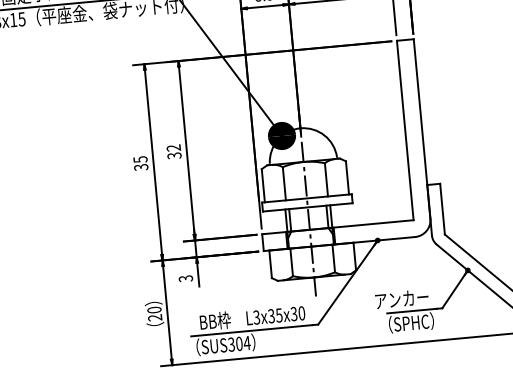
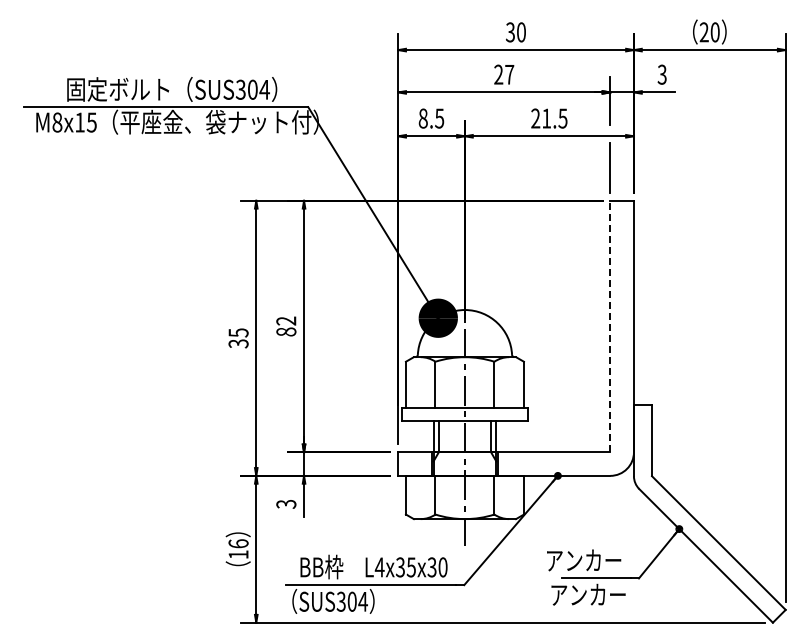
line: (405, 130) -> (610, 326), solid -> dashed
text: (174, 155) -> (286, 331), 32 -> 82
text: (154, 314) -> (238, 549), 20 -> 16
text: (256, 317) -> (379, 567), L3x35x30 -> L4x35x30
text: (407, 323) -> (588, 594), （SPHC） -> アンカー

